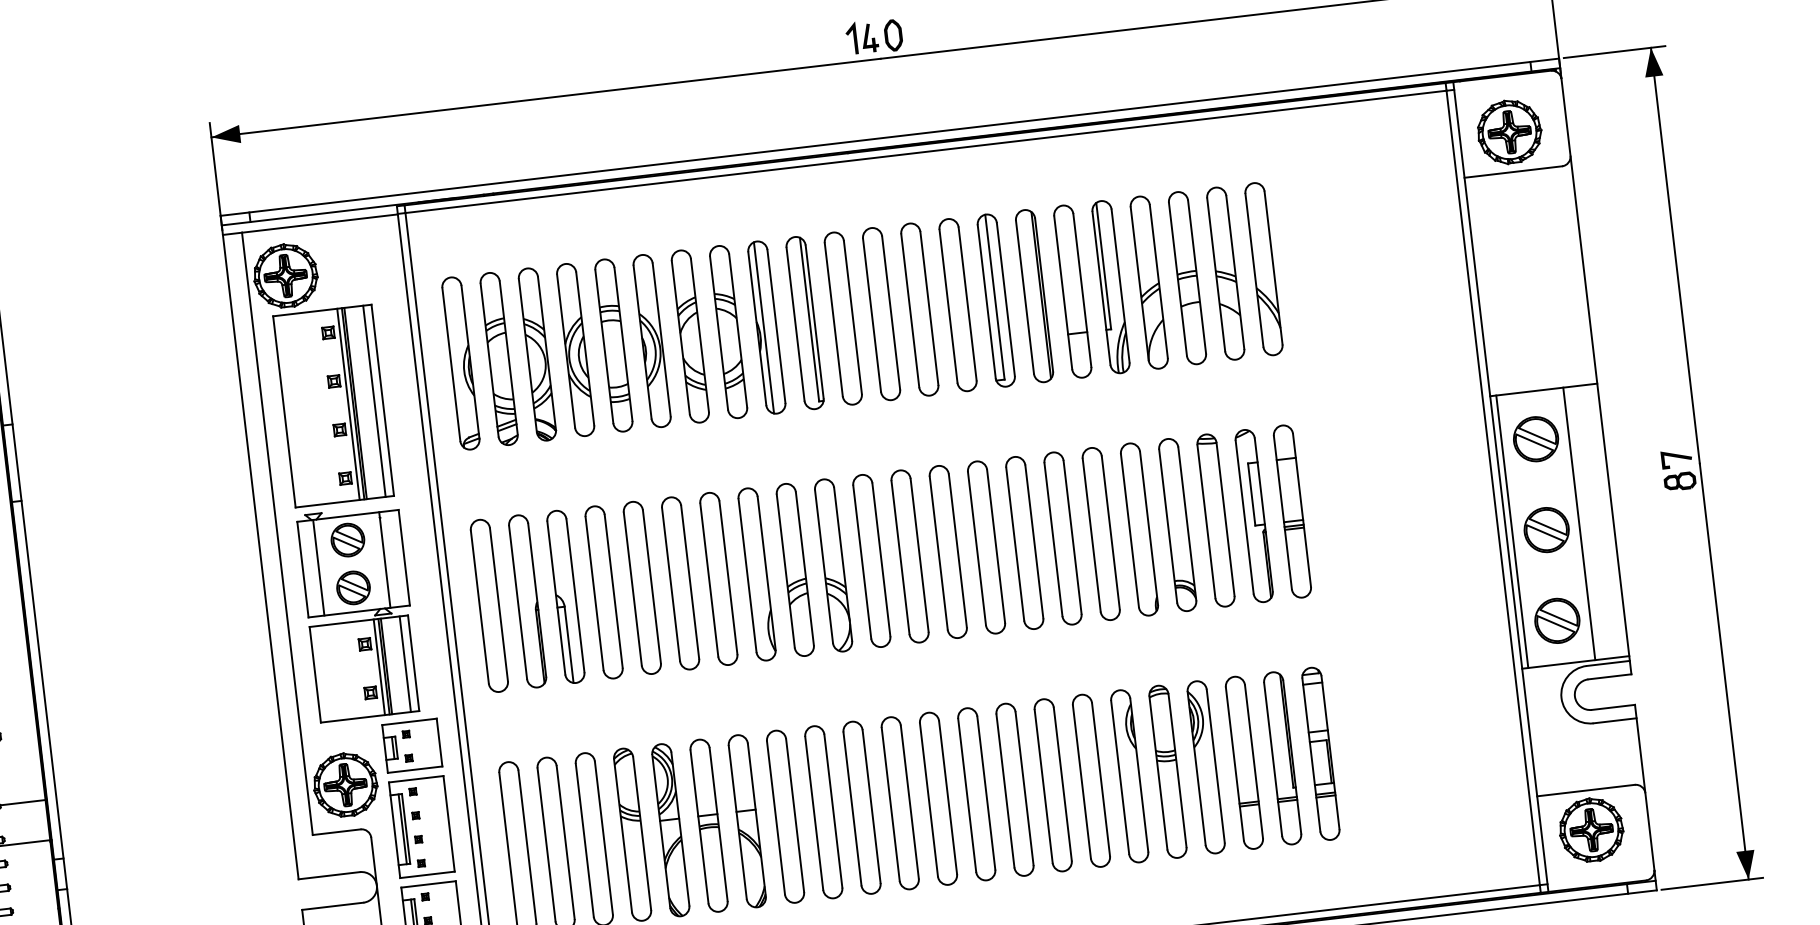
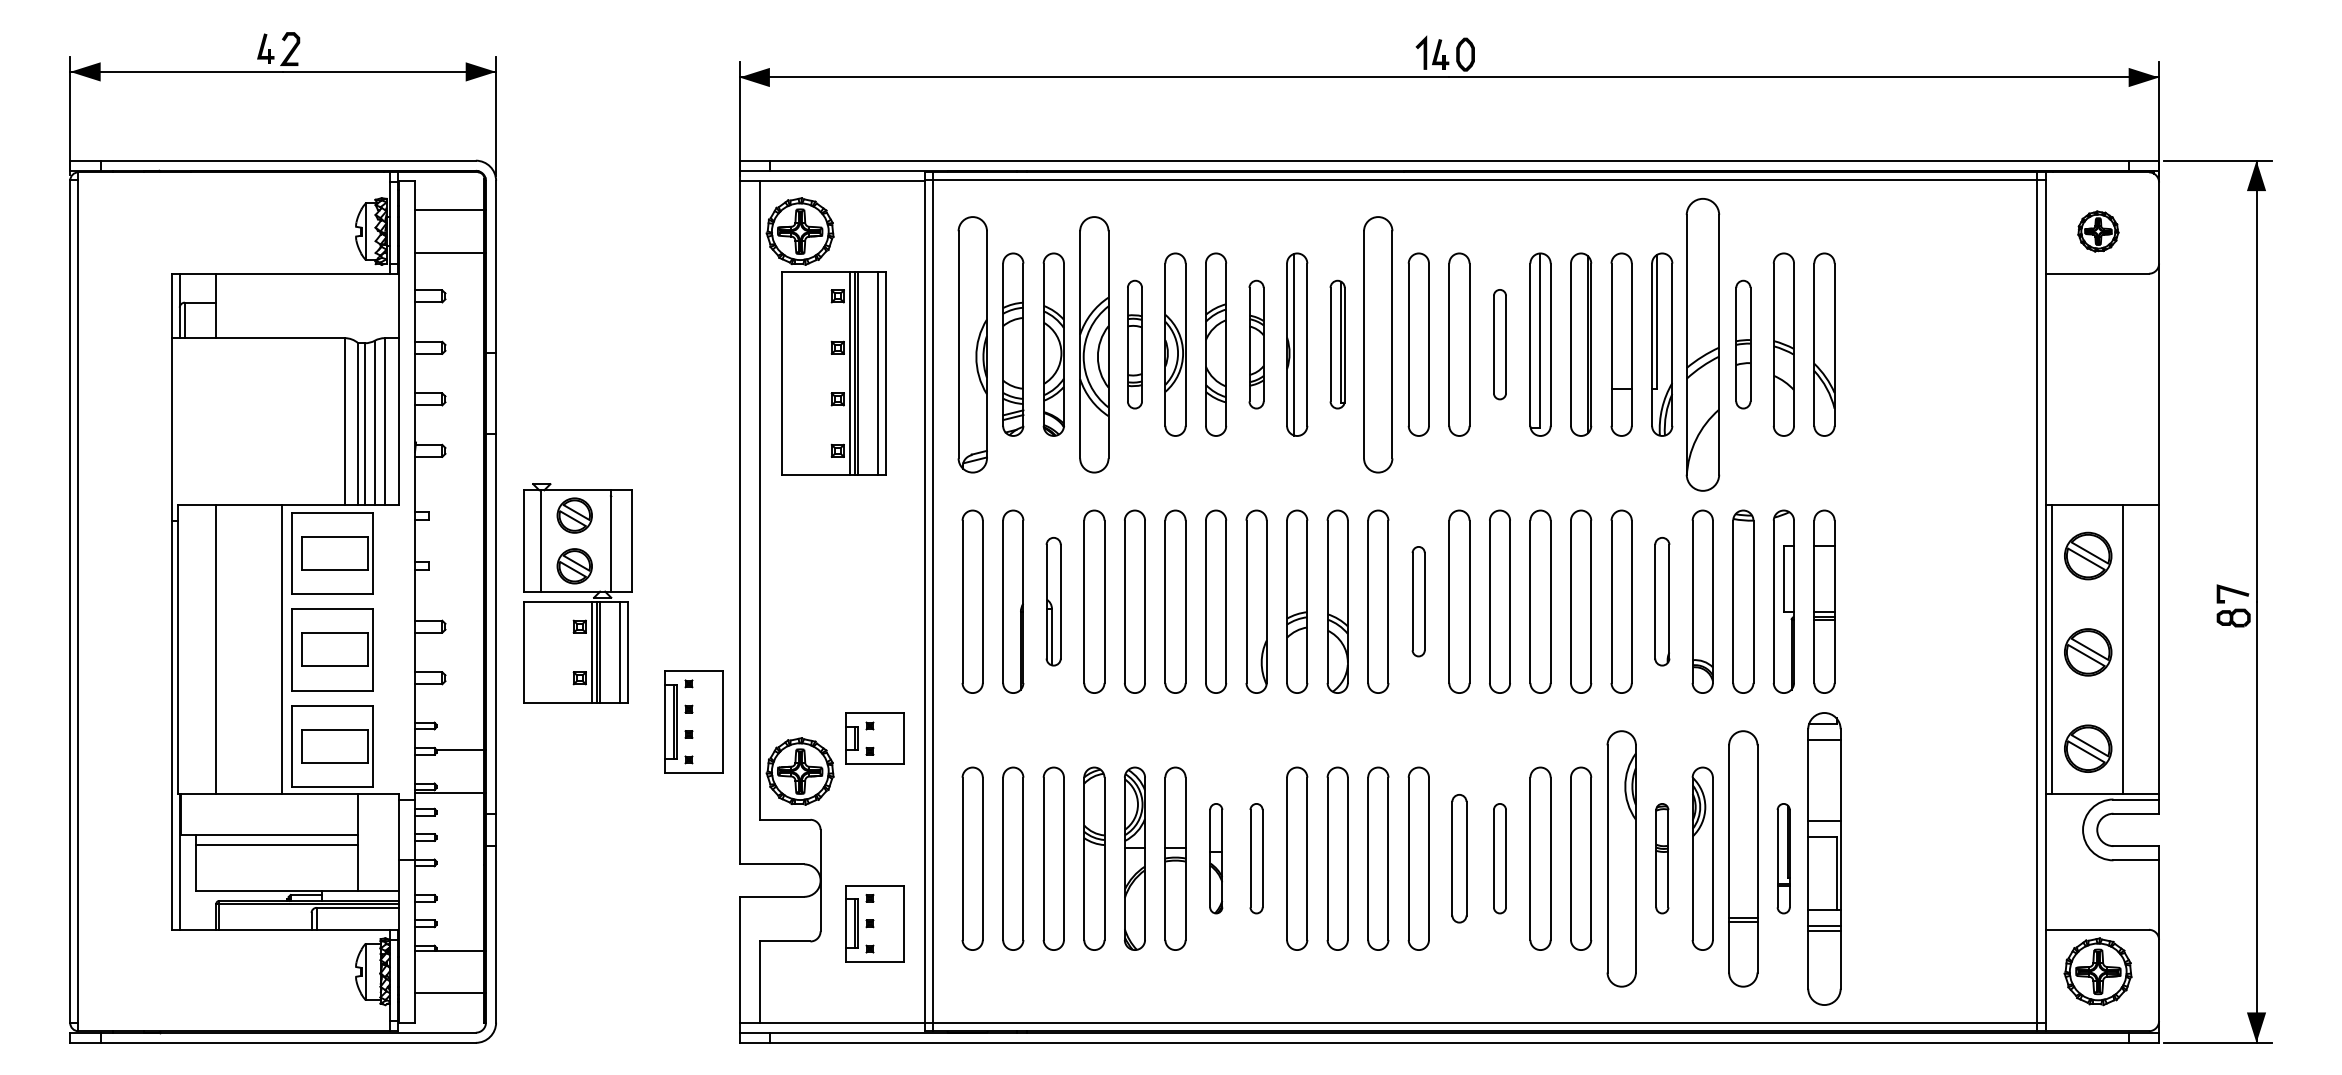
part: (1509, 132) -> (2098, 231), size x0.6
part: (1187, 277) -> (1743, 344), size x0.7
part: (1148, 282) -> (1702, 344), size x1.6
part: (957, 304) -> (1499, 344), size x0.6
part: (843, 318) -> (1378, 344), size x1.4
part: (804, 322) -> (1337, 344), size x0.7
part: (728, 331) -> (1256, 344), size x0.7
part: (613, 345) -> (1134, 344), size x0.7
part: (575, 349) -> (1094, 344), size x1.4
part: (460, 363) -> (972, 344), size x1.4
part: (1139, 529) -> (1662, 601), size x0.7
part: (909, 556) -> (1418, 601), size x0.6
part: (565, 596) -> (1053, 601), size x0.7
part: (359, 613) -> (577, 593), moved
part: (1320, 753) -> (1824, 858), size x1.6
part: (1282, 758) -> (1783, 858), size x0.6
part: (1244, 762) -> (1743, 858), size x1.4
part: (1168, 771) -> (1662, 858), size x0.6
part: (1129, 776) -> (1621, 858), size x1.4
part: (1014, 789) -> (1499, 858), size x0.6
part: (976, 794) -> (1459, 858), size x0.7
part: (785, 816) -> (1256, 858), size x0.6
part: (747, 820) -> (1216, 858), size x0.6
part: (421, 826) -> (693, 721), moved

